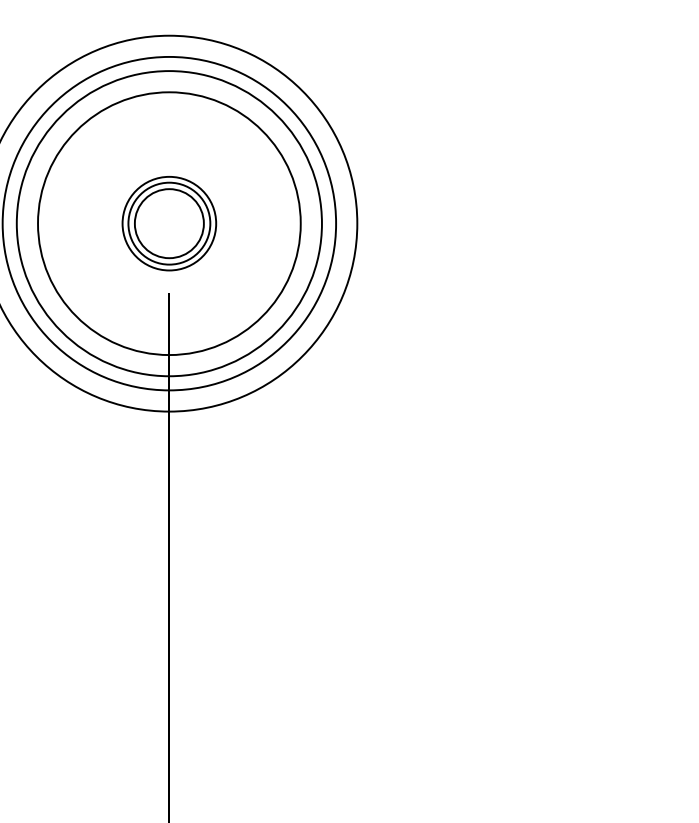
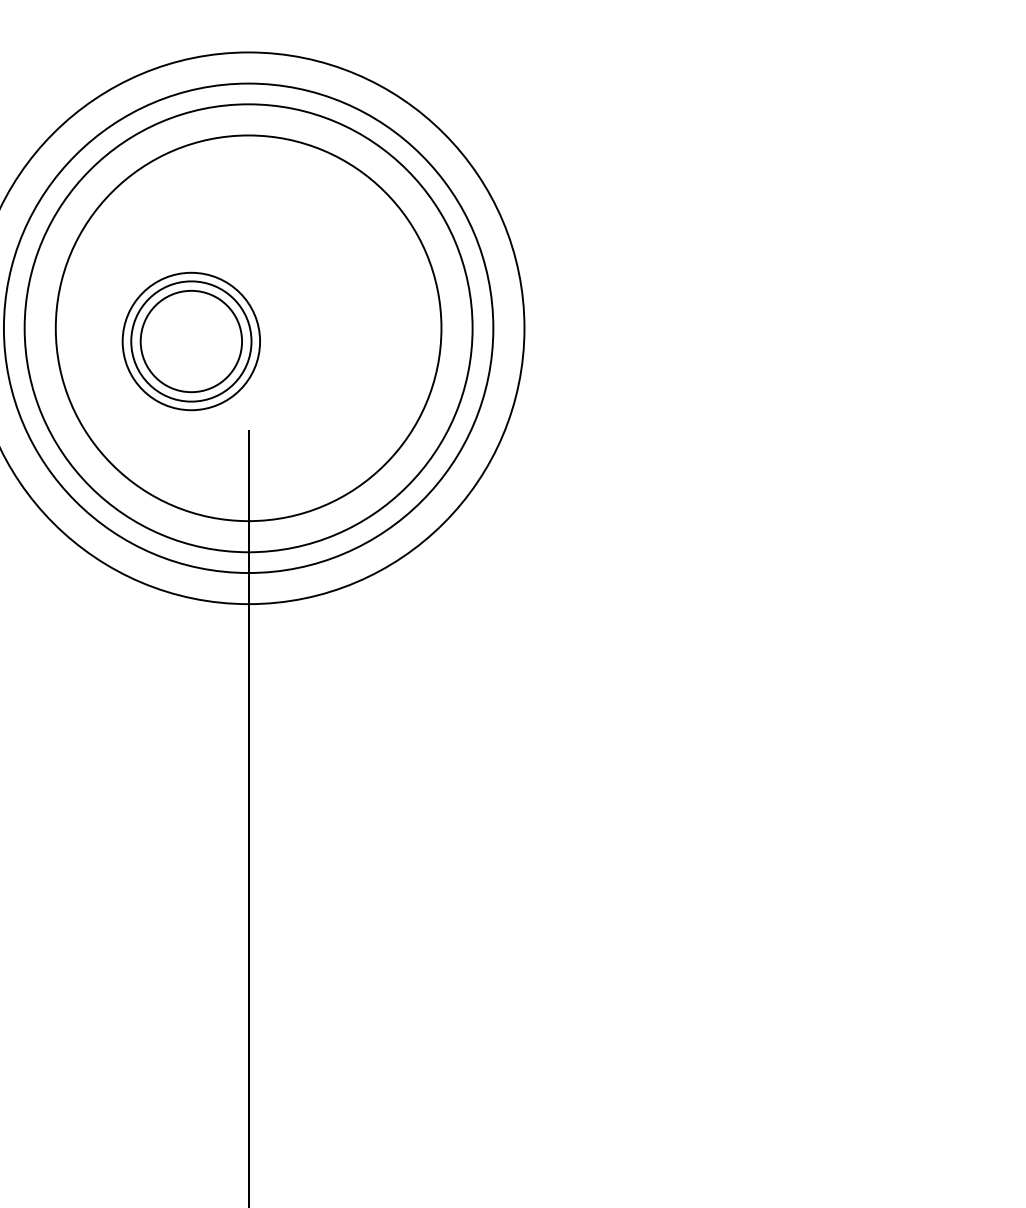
part: (169, 223) -> (191, 341), moved

